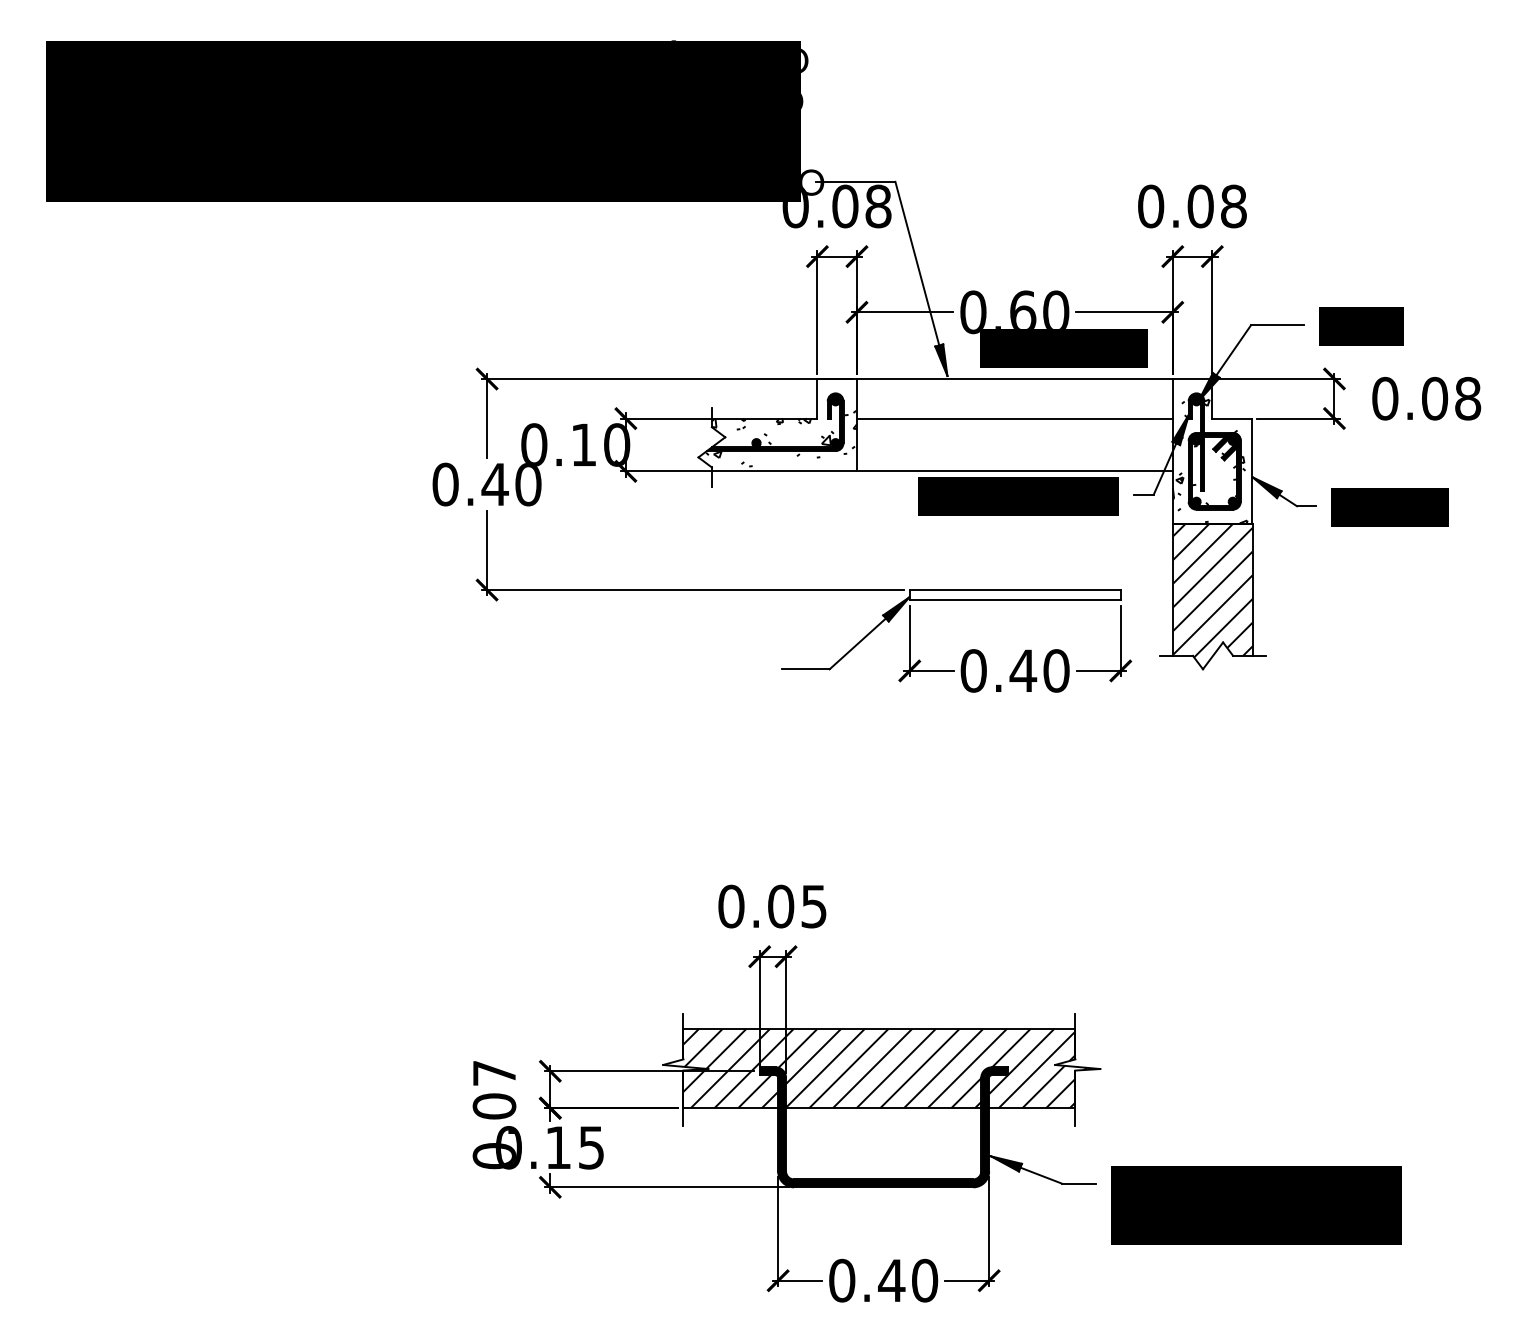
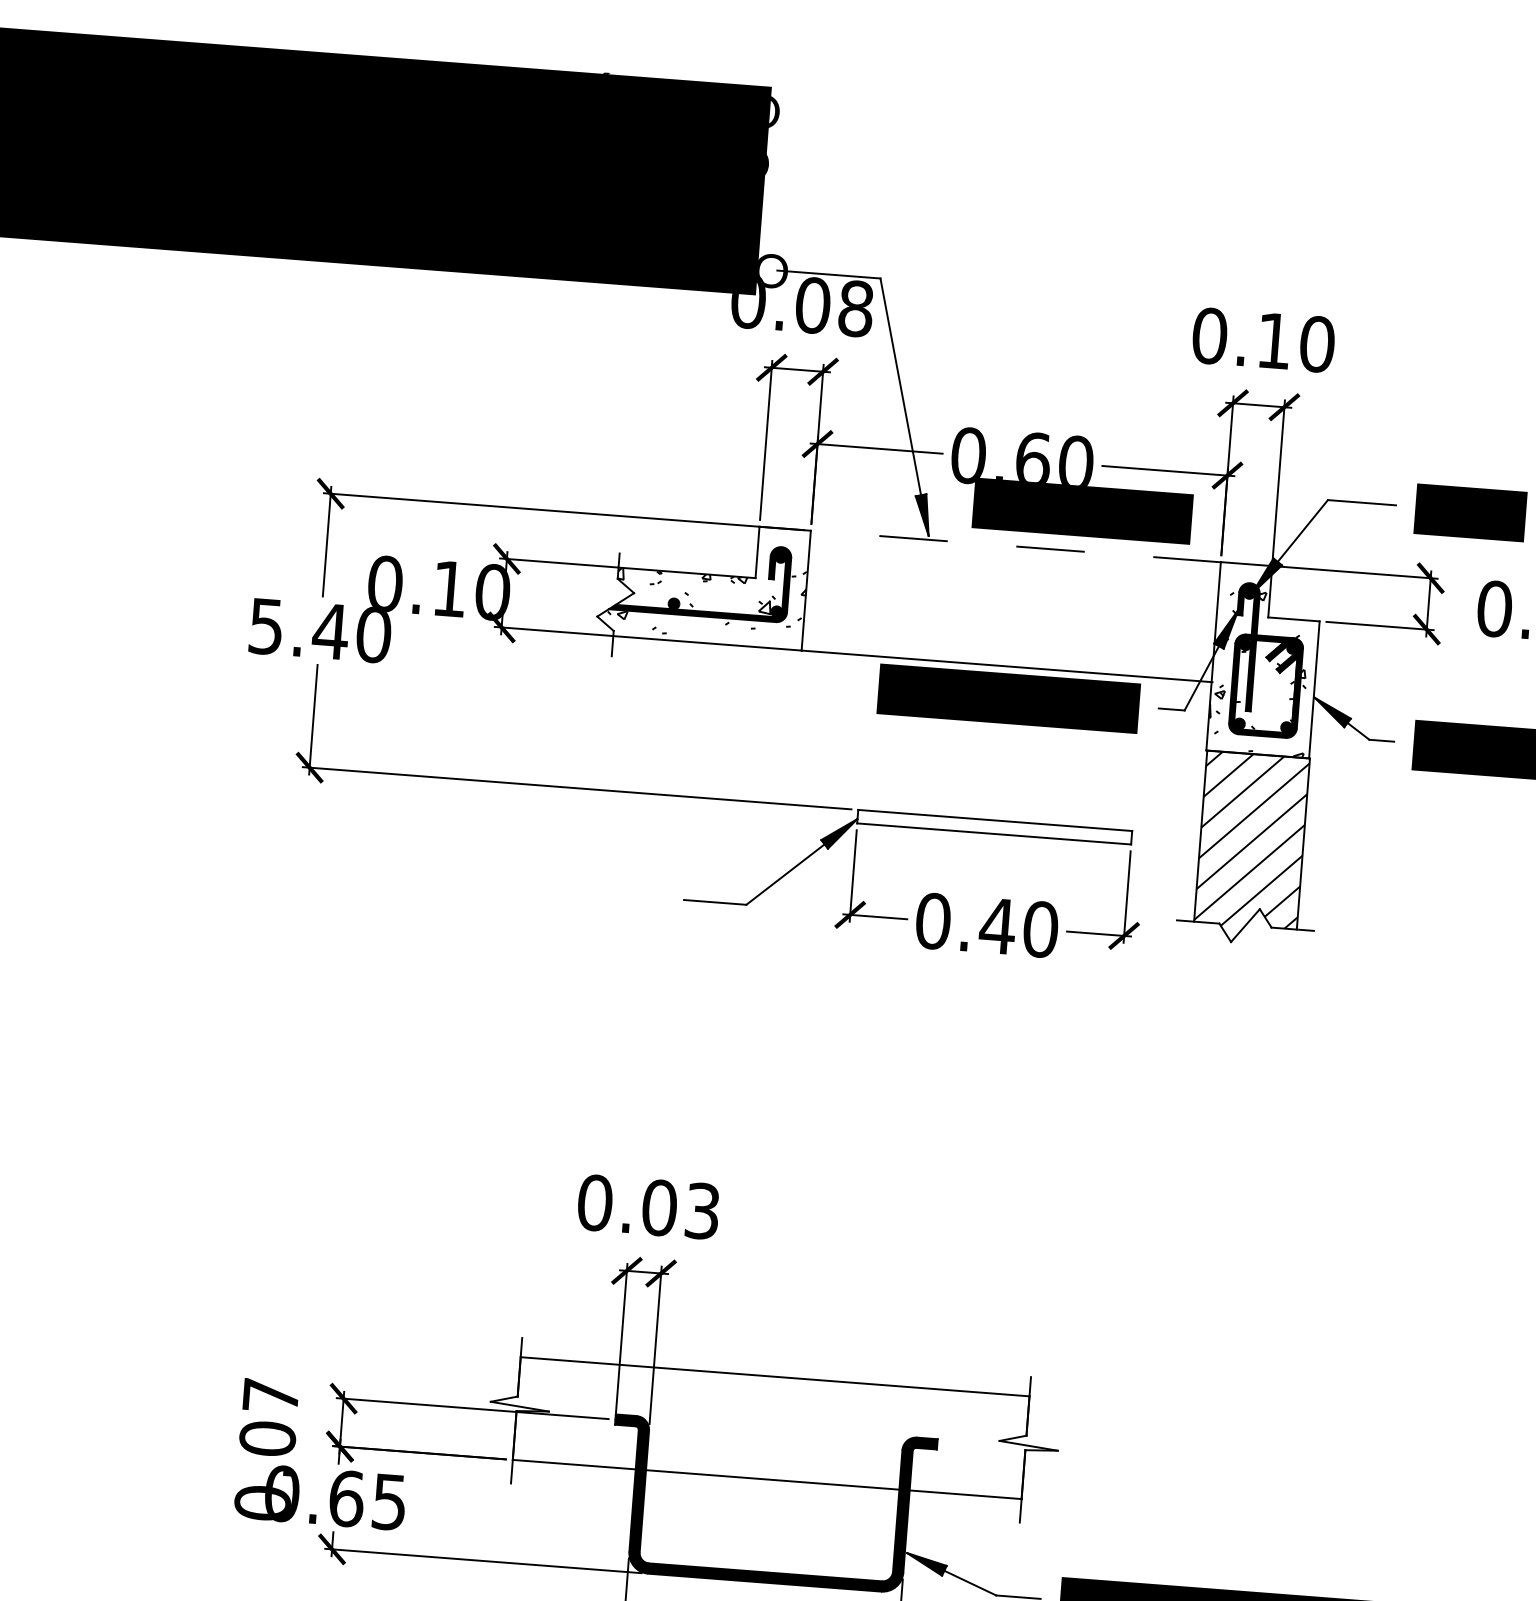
text: (1216, 206) -> (1294, 342), 0.08 -> 0.10
line: (1014, 379) -> (1015, 547), solid -> dashed
line: (1014, 418) -> (1011, 597), removed
text: (445, 484) -> (266, 626), 0.40 -> 5.40
text: (814, 905) -> (703, 1209), 0.05 -> 0.03
hatch: (884, 1068) -> (777, 1428), removed
text: (558, 1147) -> (346, 1498), 0.15 -> 0.65

